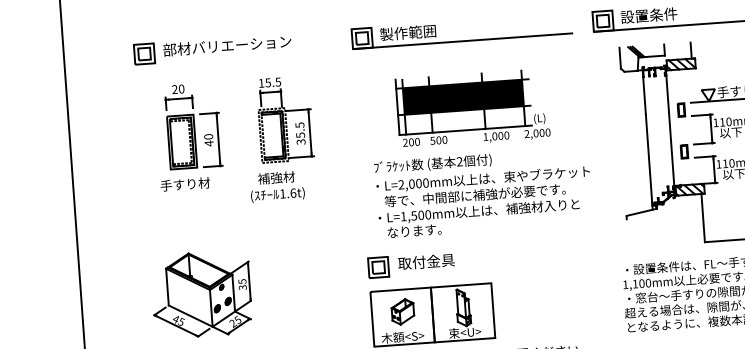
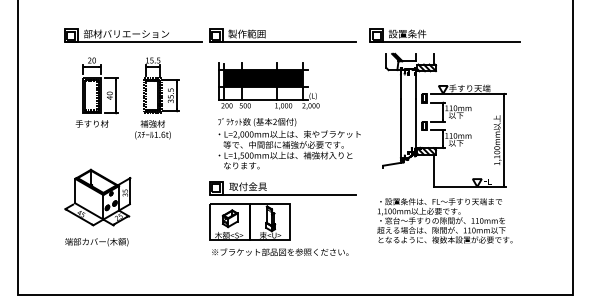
line: (238, 57) -> (133, 42), added
part: (471, 107) -> (268, 85), moved
line: (478, 269) -> (282, 194), added

